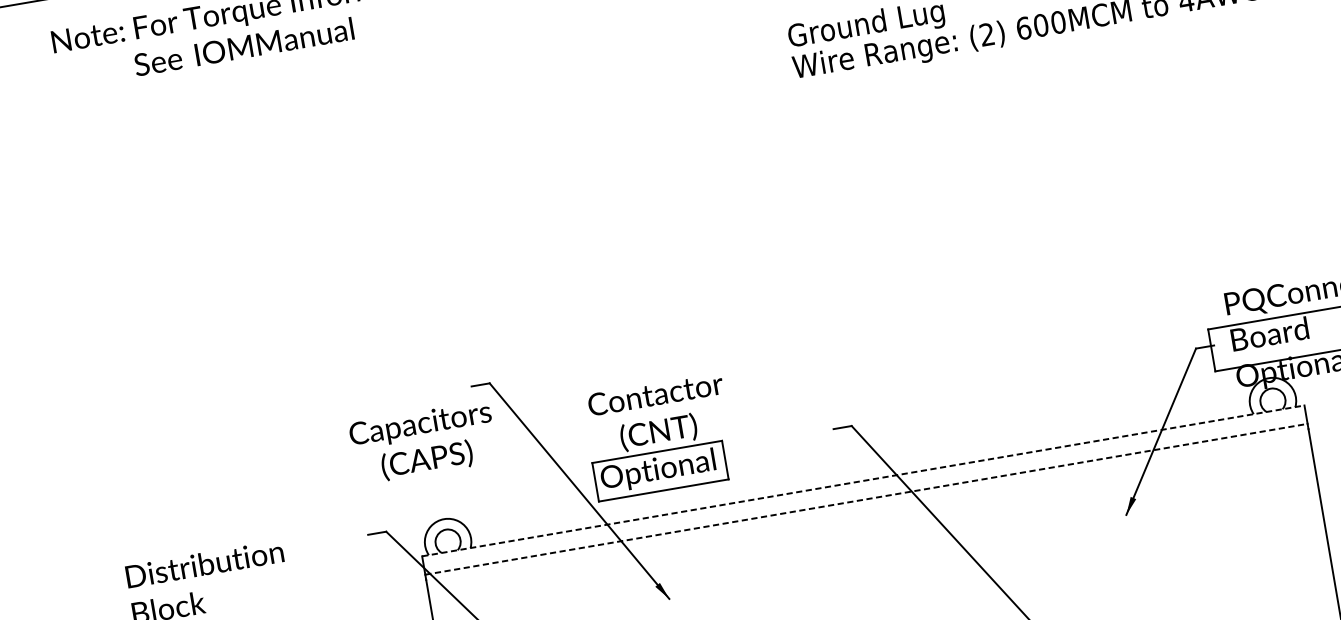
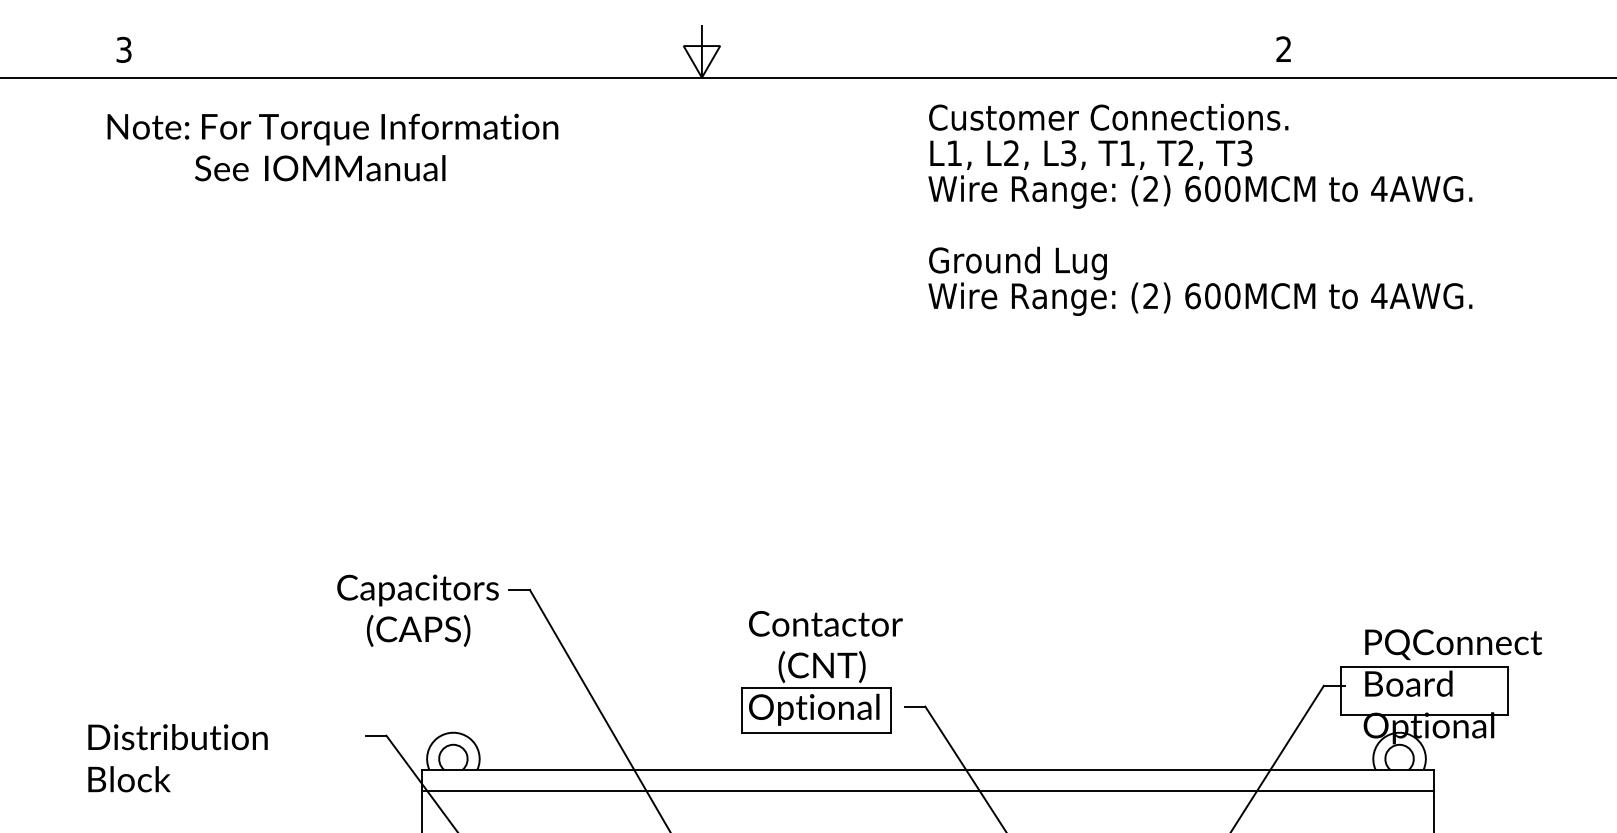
part: (659, 437) -> (821, 672), moved
text: (423, 442) -> (417, 610), moved
line: (863, 480) -> (928, 769), dashed -> solid
line: (867, 499) -> (928, 791), dashed -> solid

